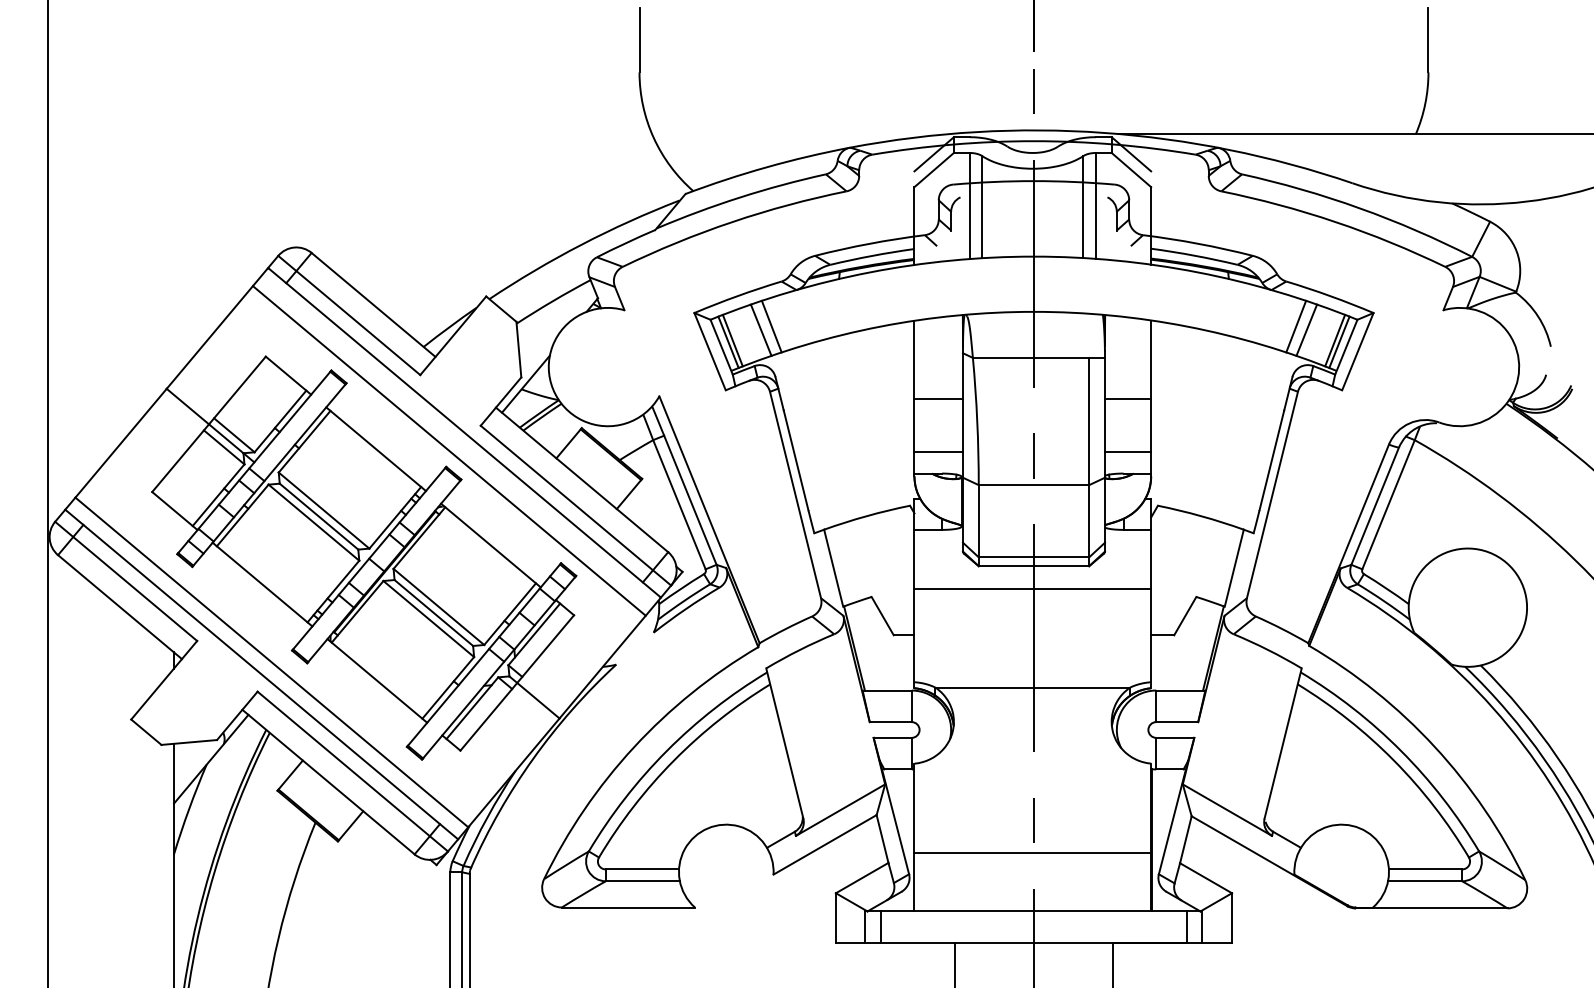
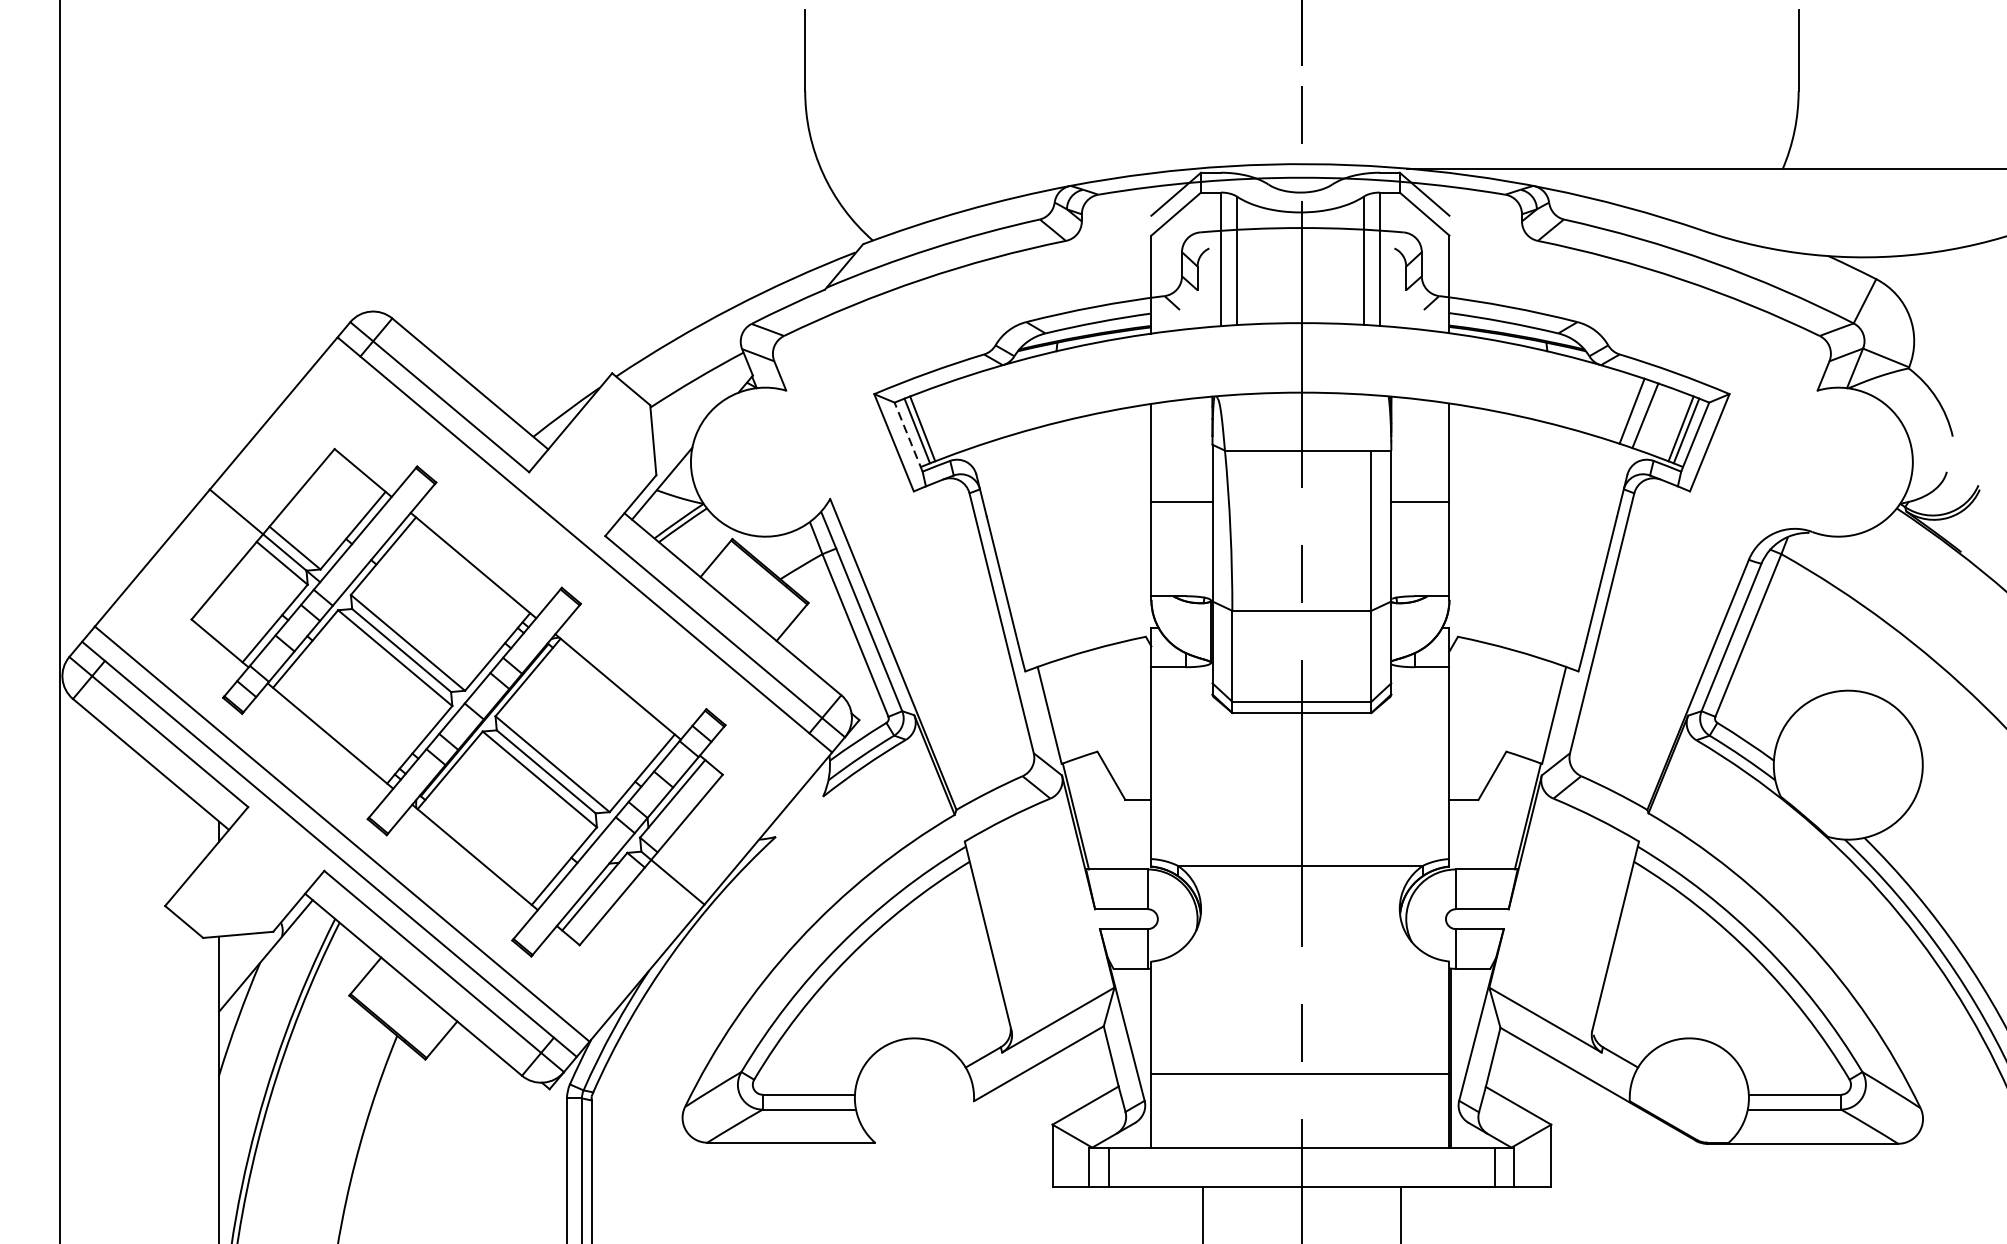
line: (771, 326) -> (971, 411), removed
line: (760, 329) -> (957, 414), removed
line: (721, 347) -> (908, 437), solid -> dashed
line: (448, 450) -> (564, 567), removed
line: (938, 452) -> (1181, 569), removed
line: (1127, 452) -> (1419, 569), removed
line: (1032, 589) -> (1300, 742), removed

